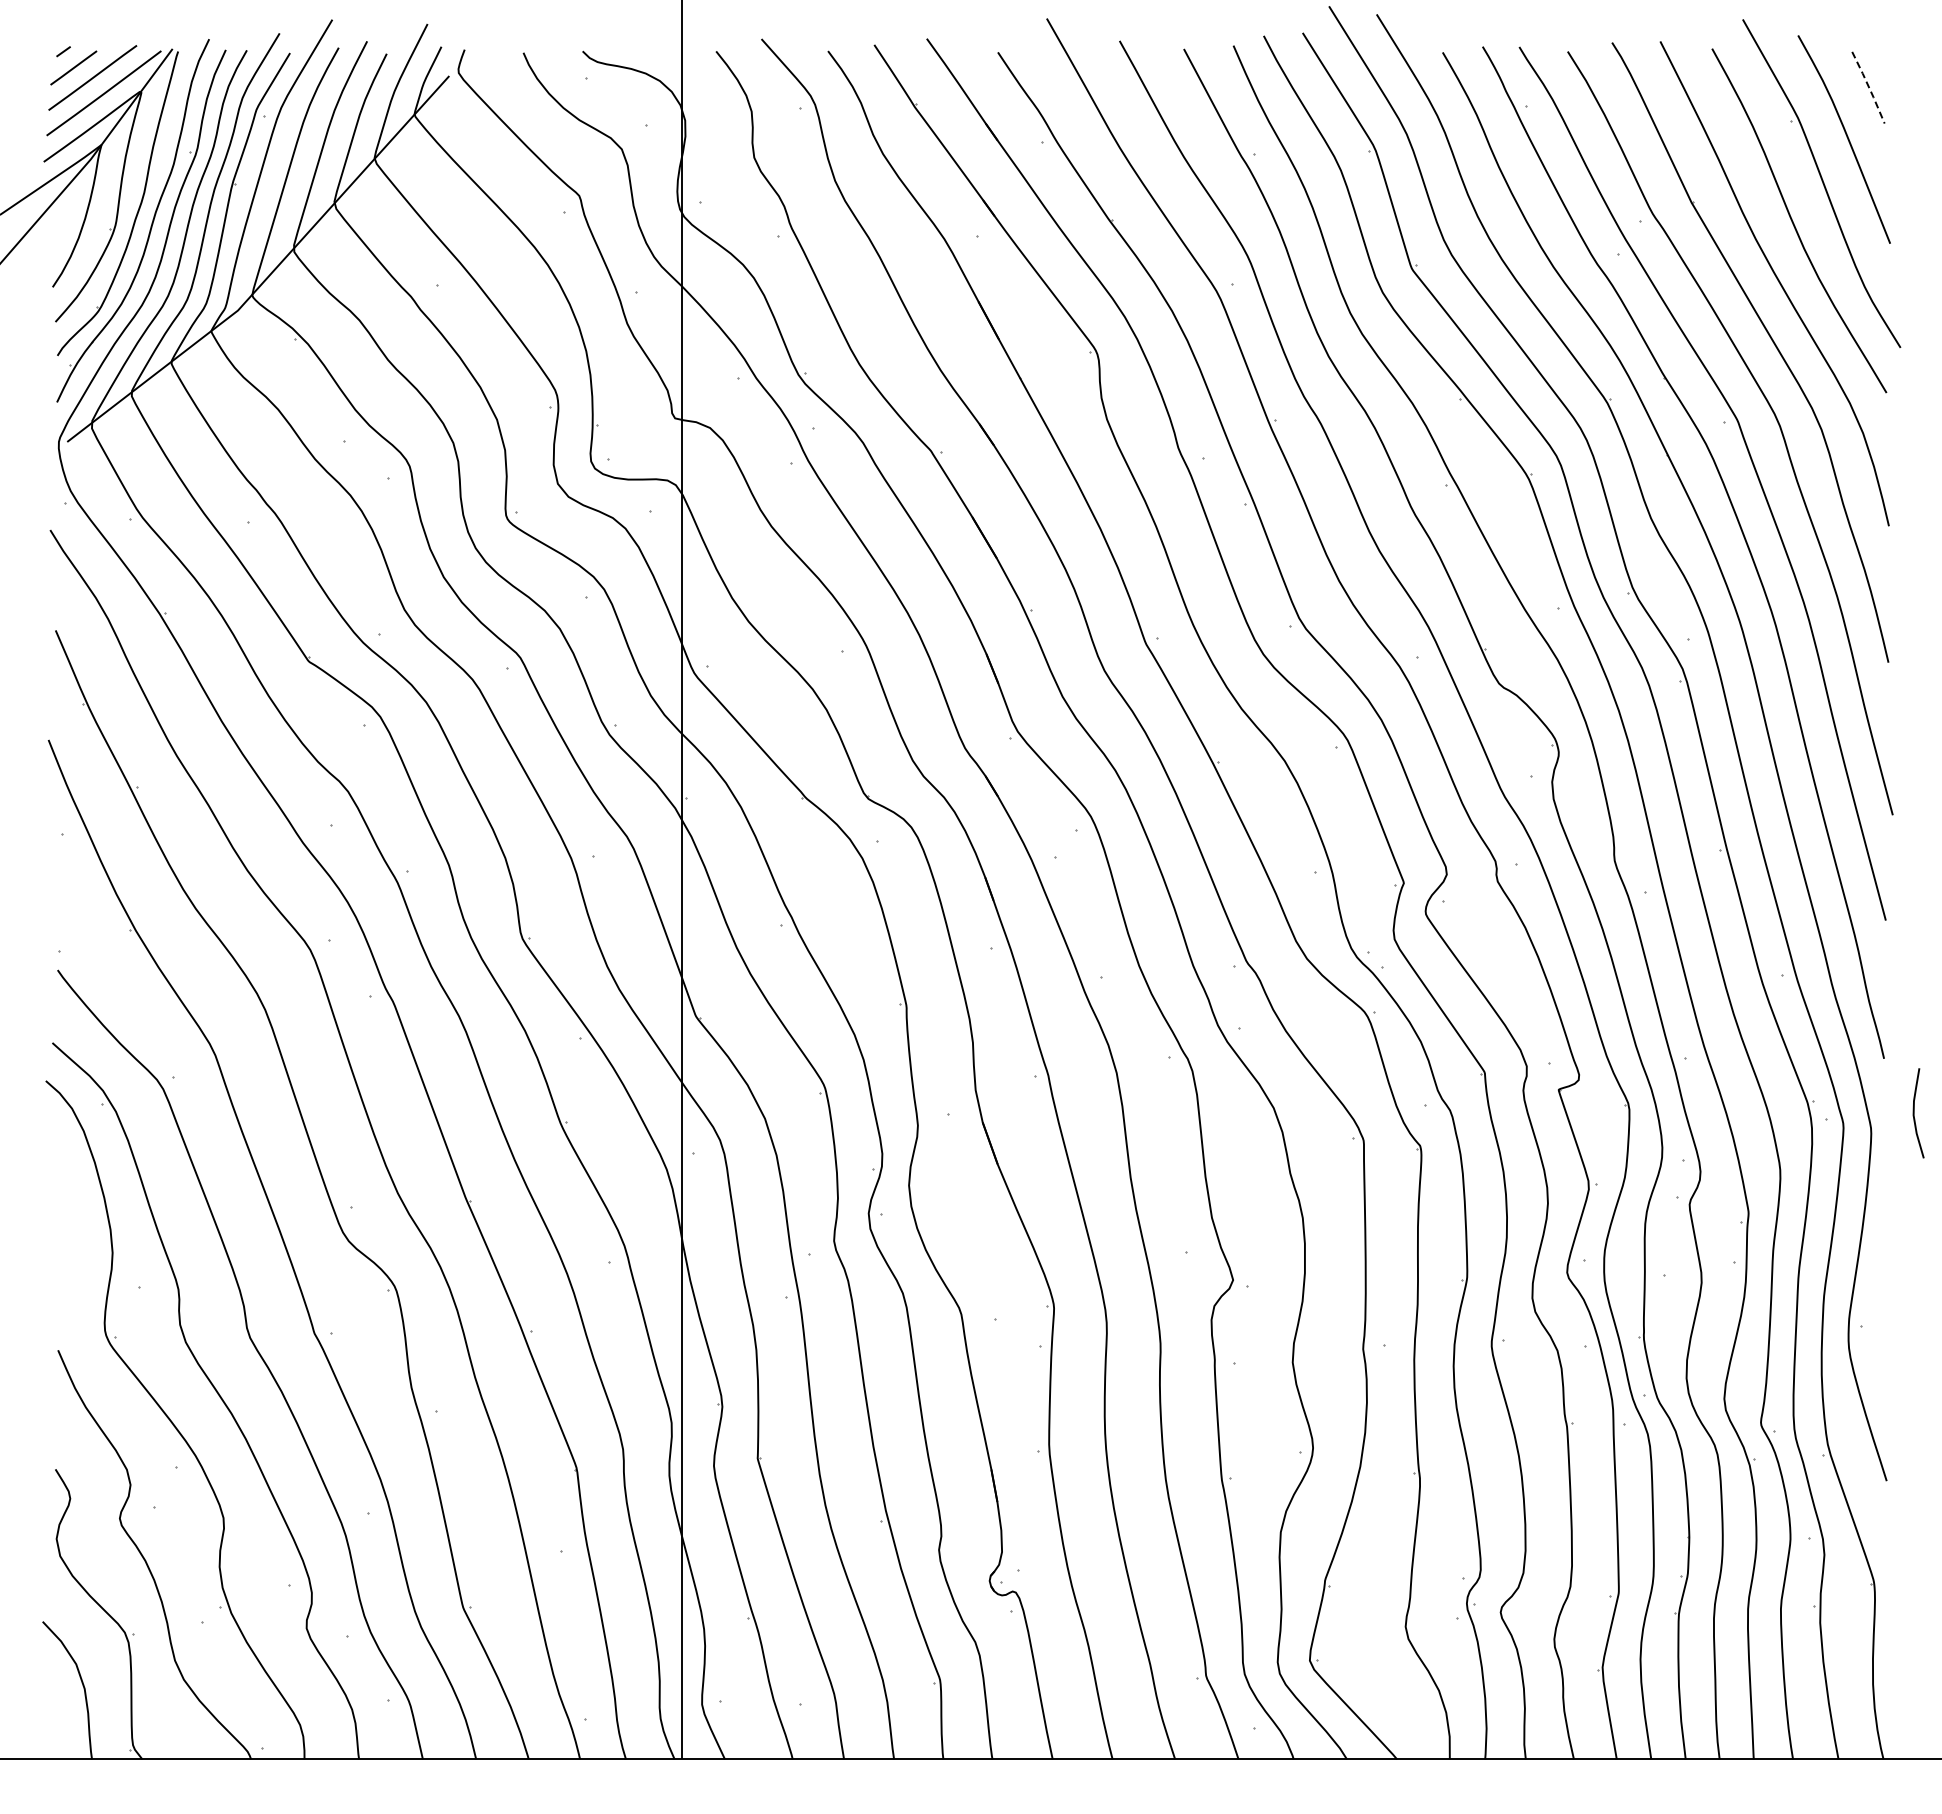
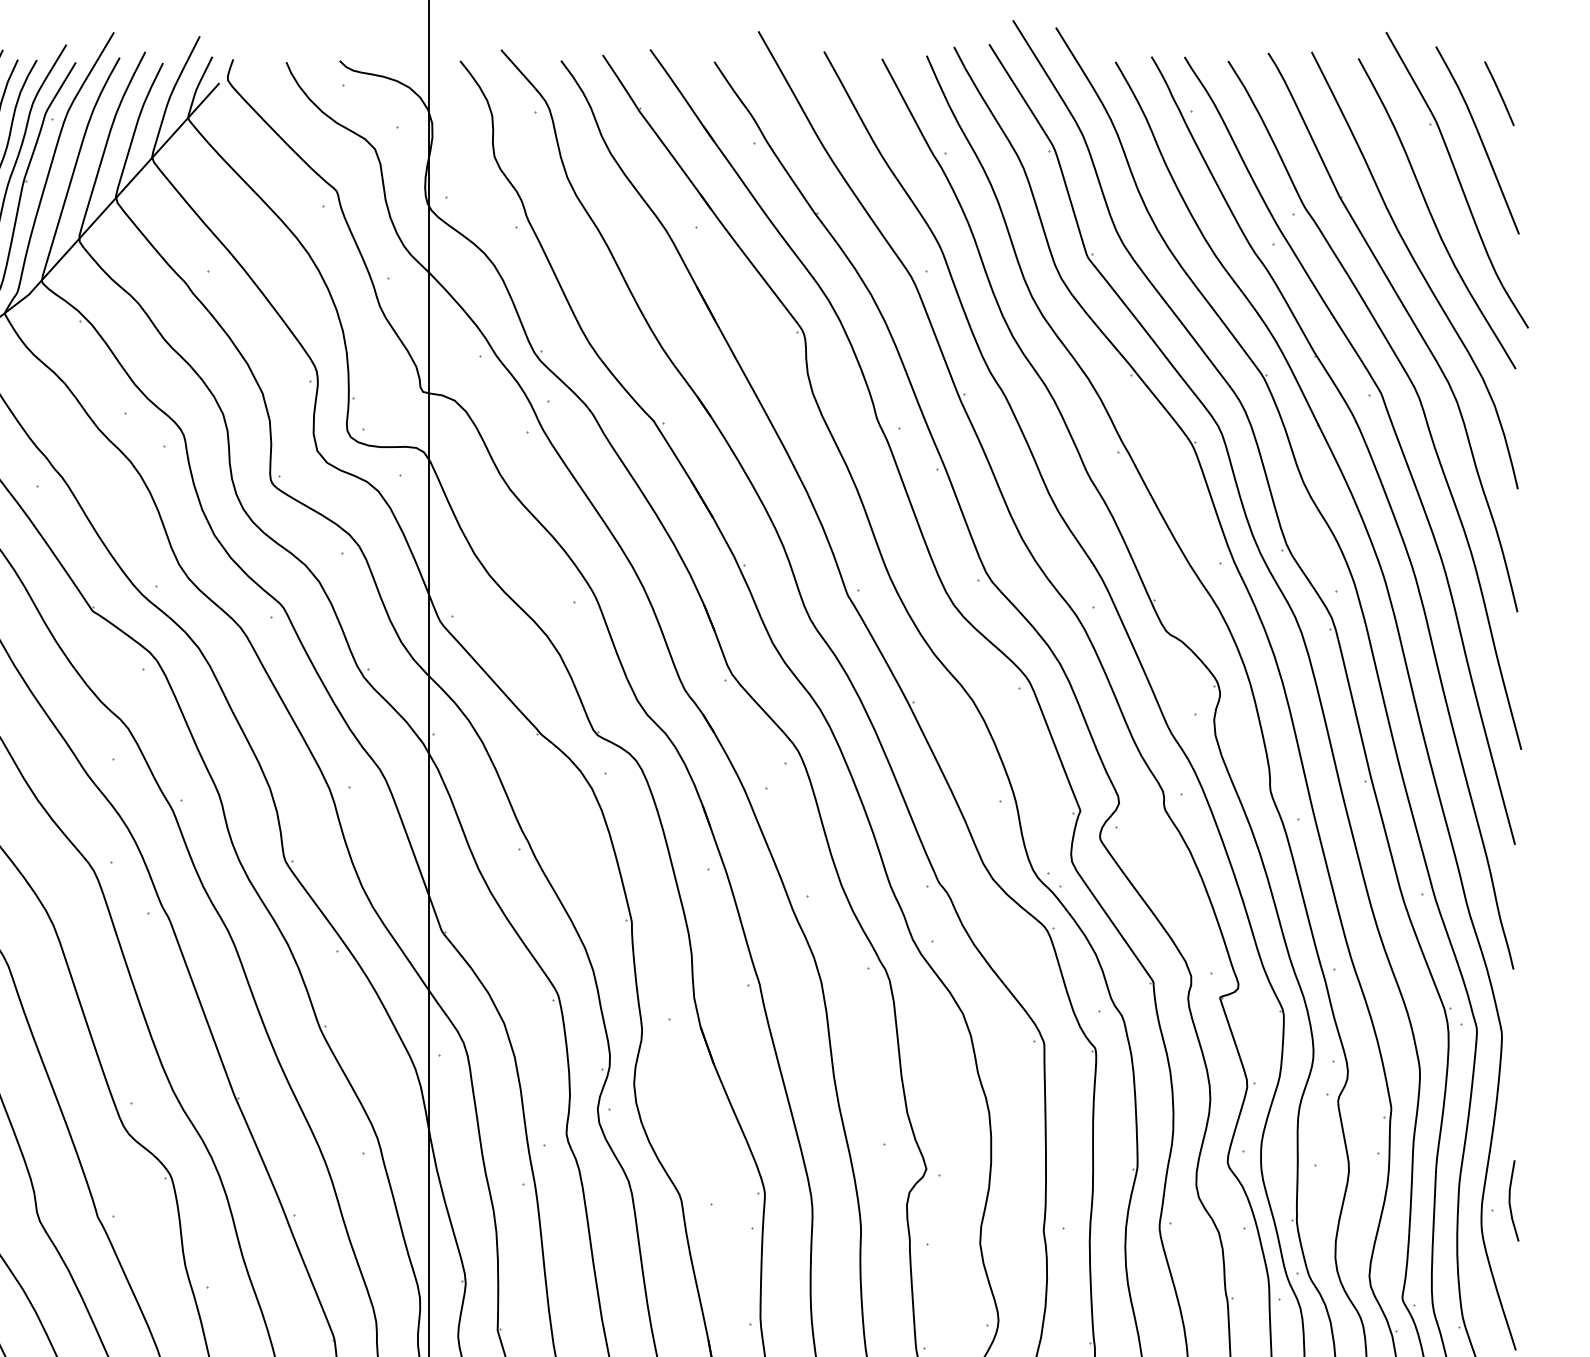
line: (1869, 87) -> (1500, 93), dashed -> solid
curve: (1914, 1113) -> (1510, 1201), moved

